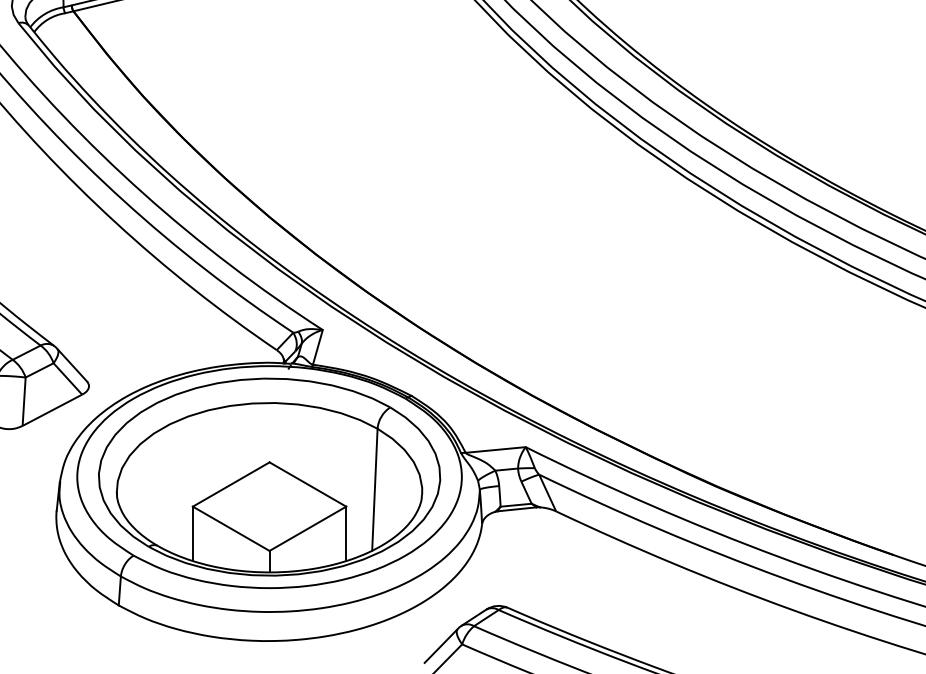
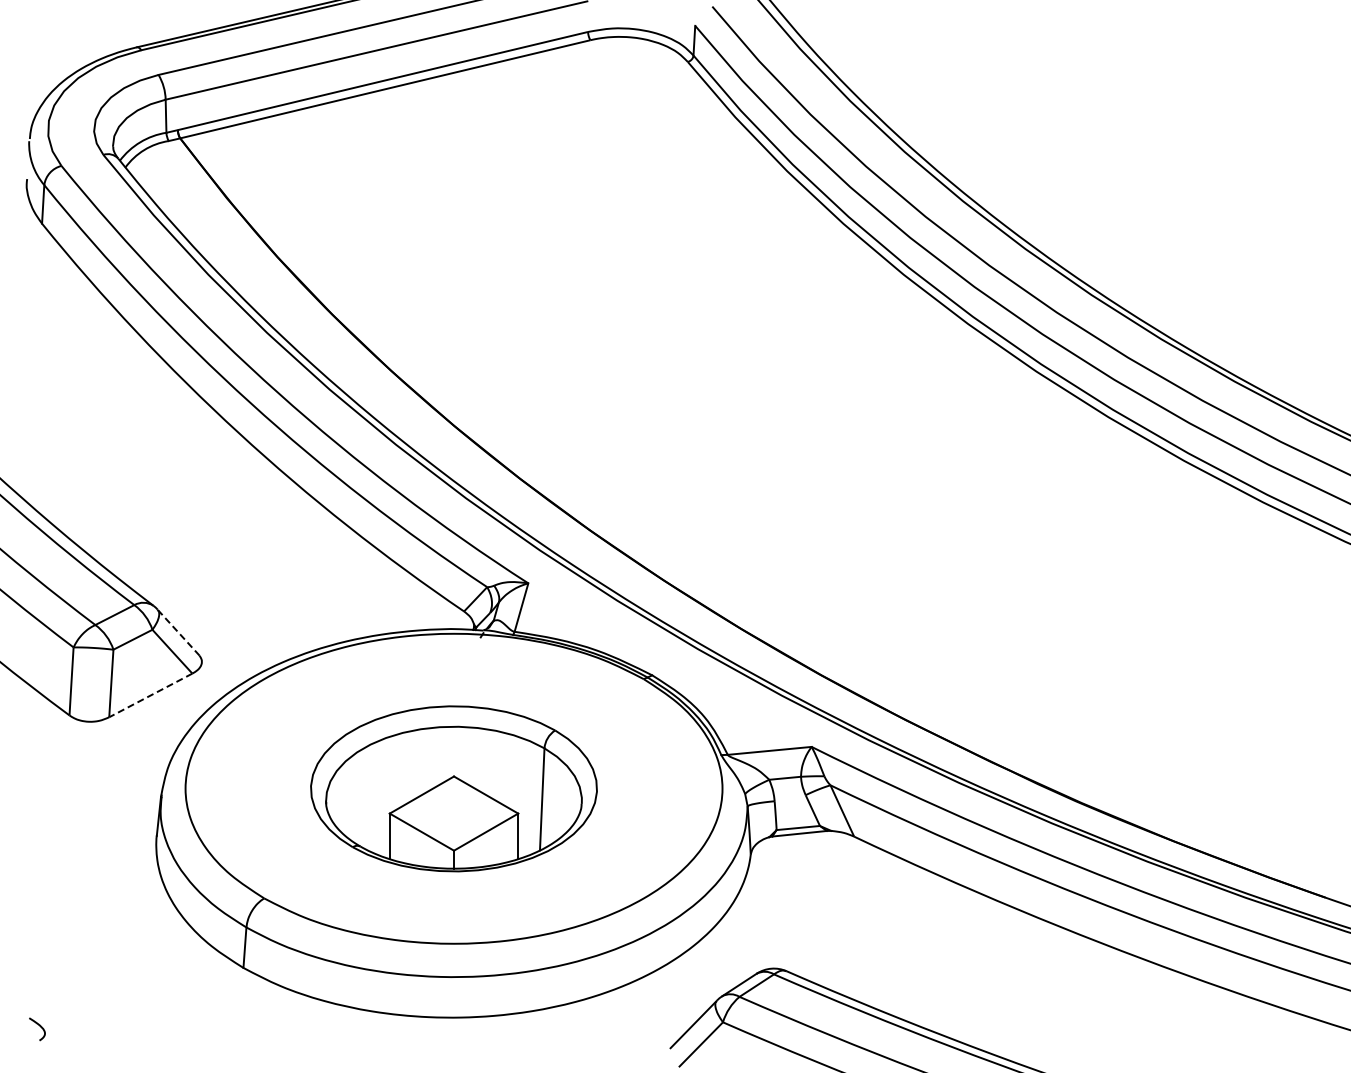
line: (72, 365) -> (178, 633), solid -> dashed
line: (52, 410) -> (150, 695), solid -> dashed
part: (269, 476) -> (453, 788), size x0.6

